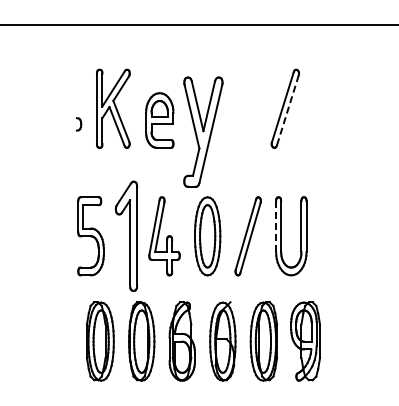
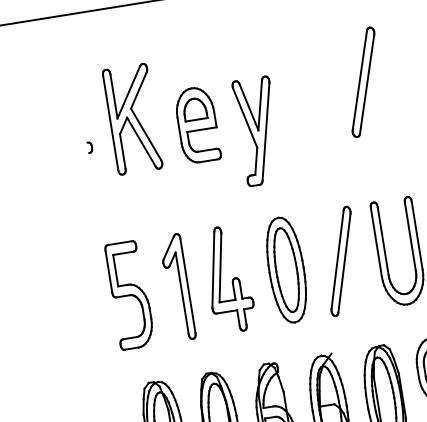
line: (287, 110) -> (366, 84), dashed -> solid
part: (79, 124) -> (90, 147), size x0.62
part: (203, 132) -> (258, 131), size x0.71
line: (276, 226) -> (376, 242), dashed -> solid
part: (126, 236) -> (177, 287), size x0.71

